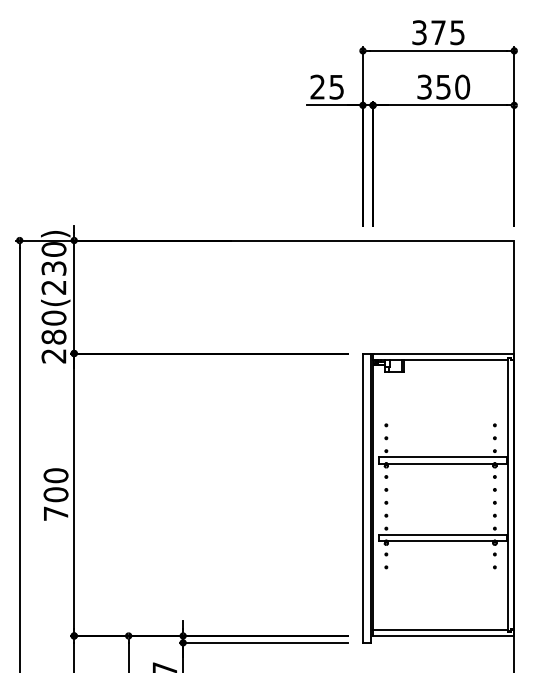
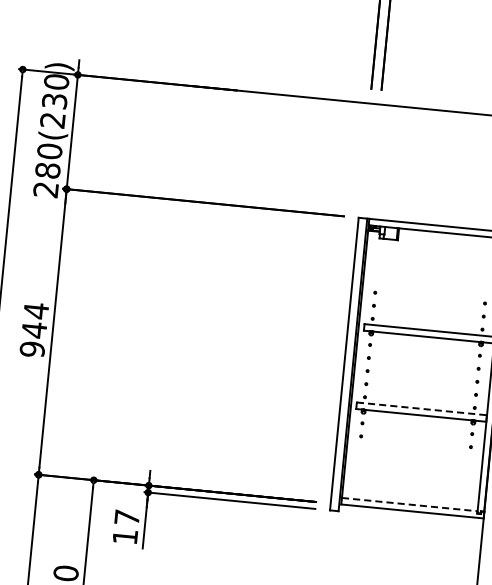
text: (55, 494) -> (33, 329), 700 -> 944
line: (443, 534) -> (422, 408), solid -> dashed
line: (441, 629) -> (410, 504), solid -> dashed

